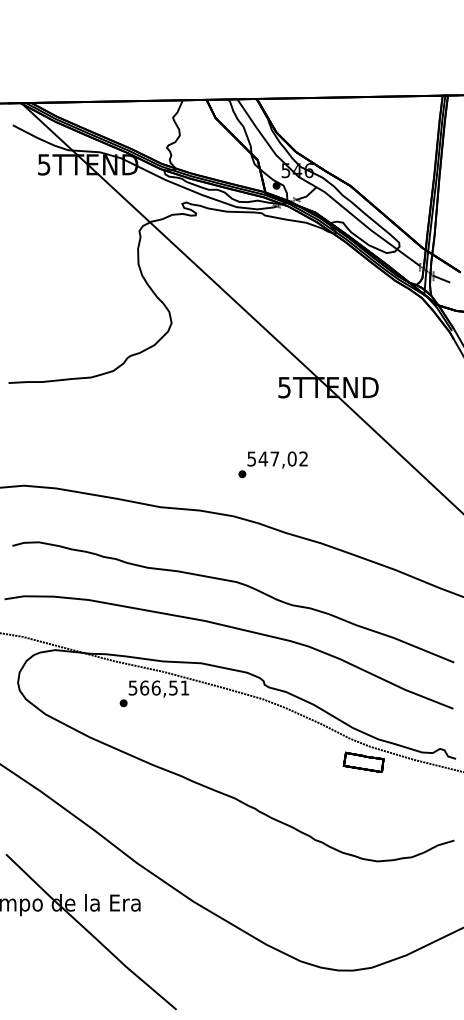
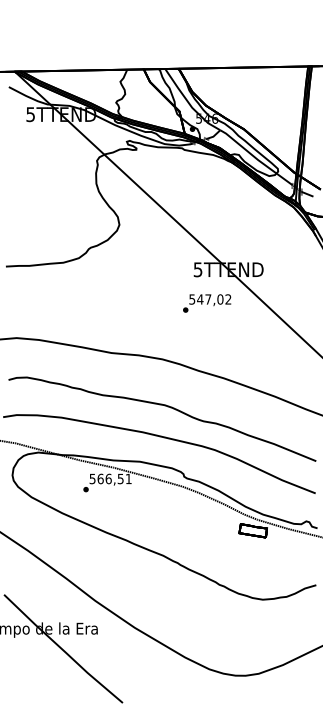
text: (273, 464) -> (207, 303), moved

